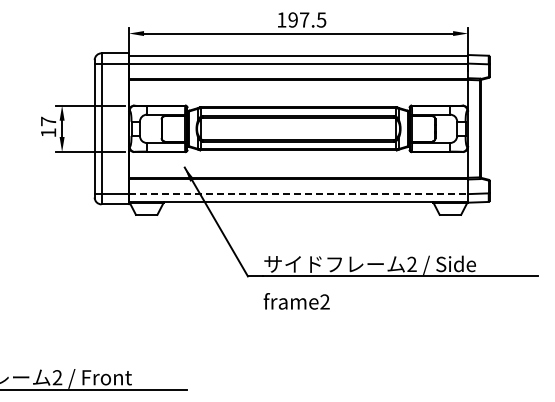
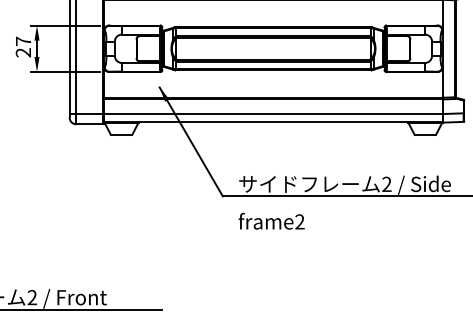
text: (47, 132) -> (22, 52), 17 -> 27
line: (298, 194) -> (273, 114), dashed -> solid

